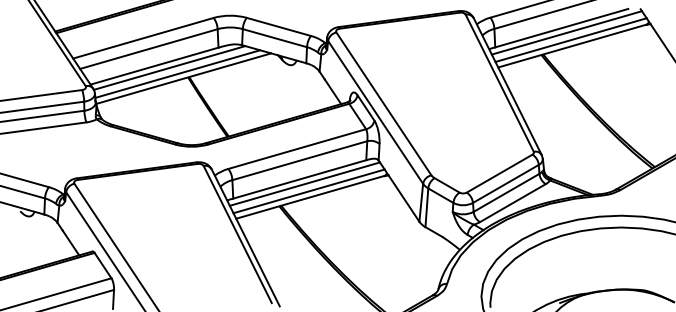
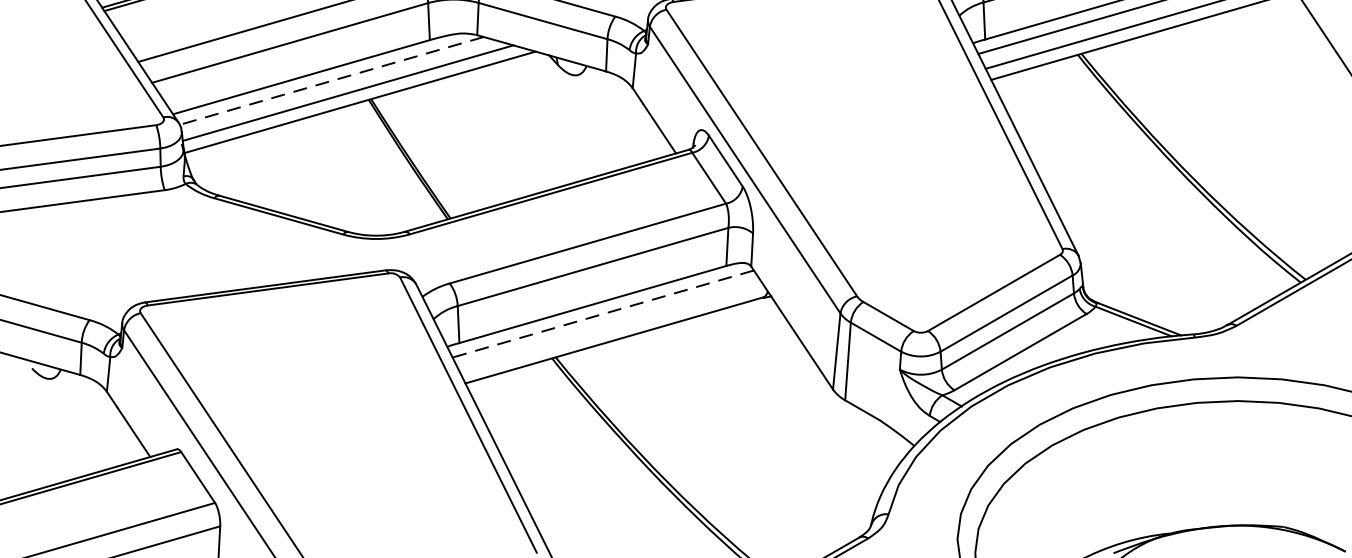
line: (169, 68) -> (331, 81), solid -> dashed
line: (304, 184) -> (602, 314), solid -> dashed
line: (308, 191) -> (610, 328), removed

